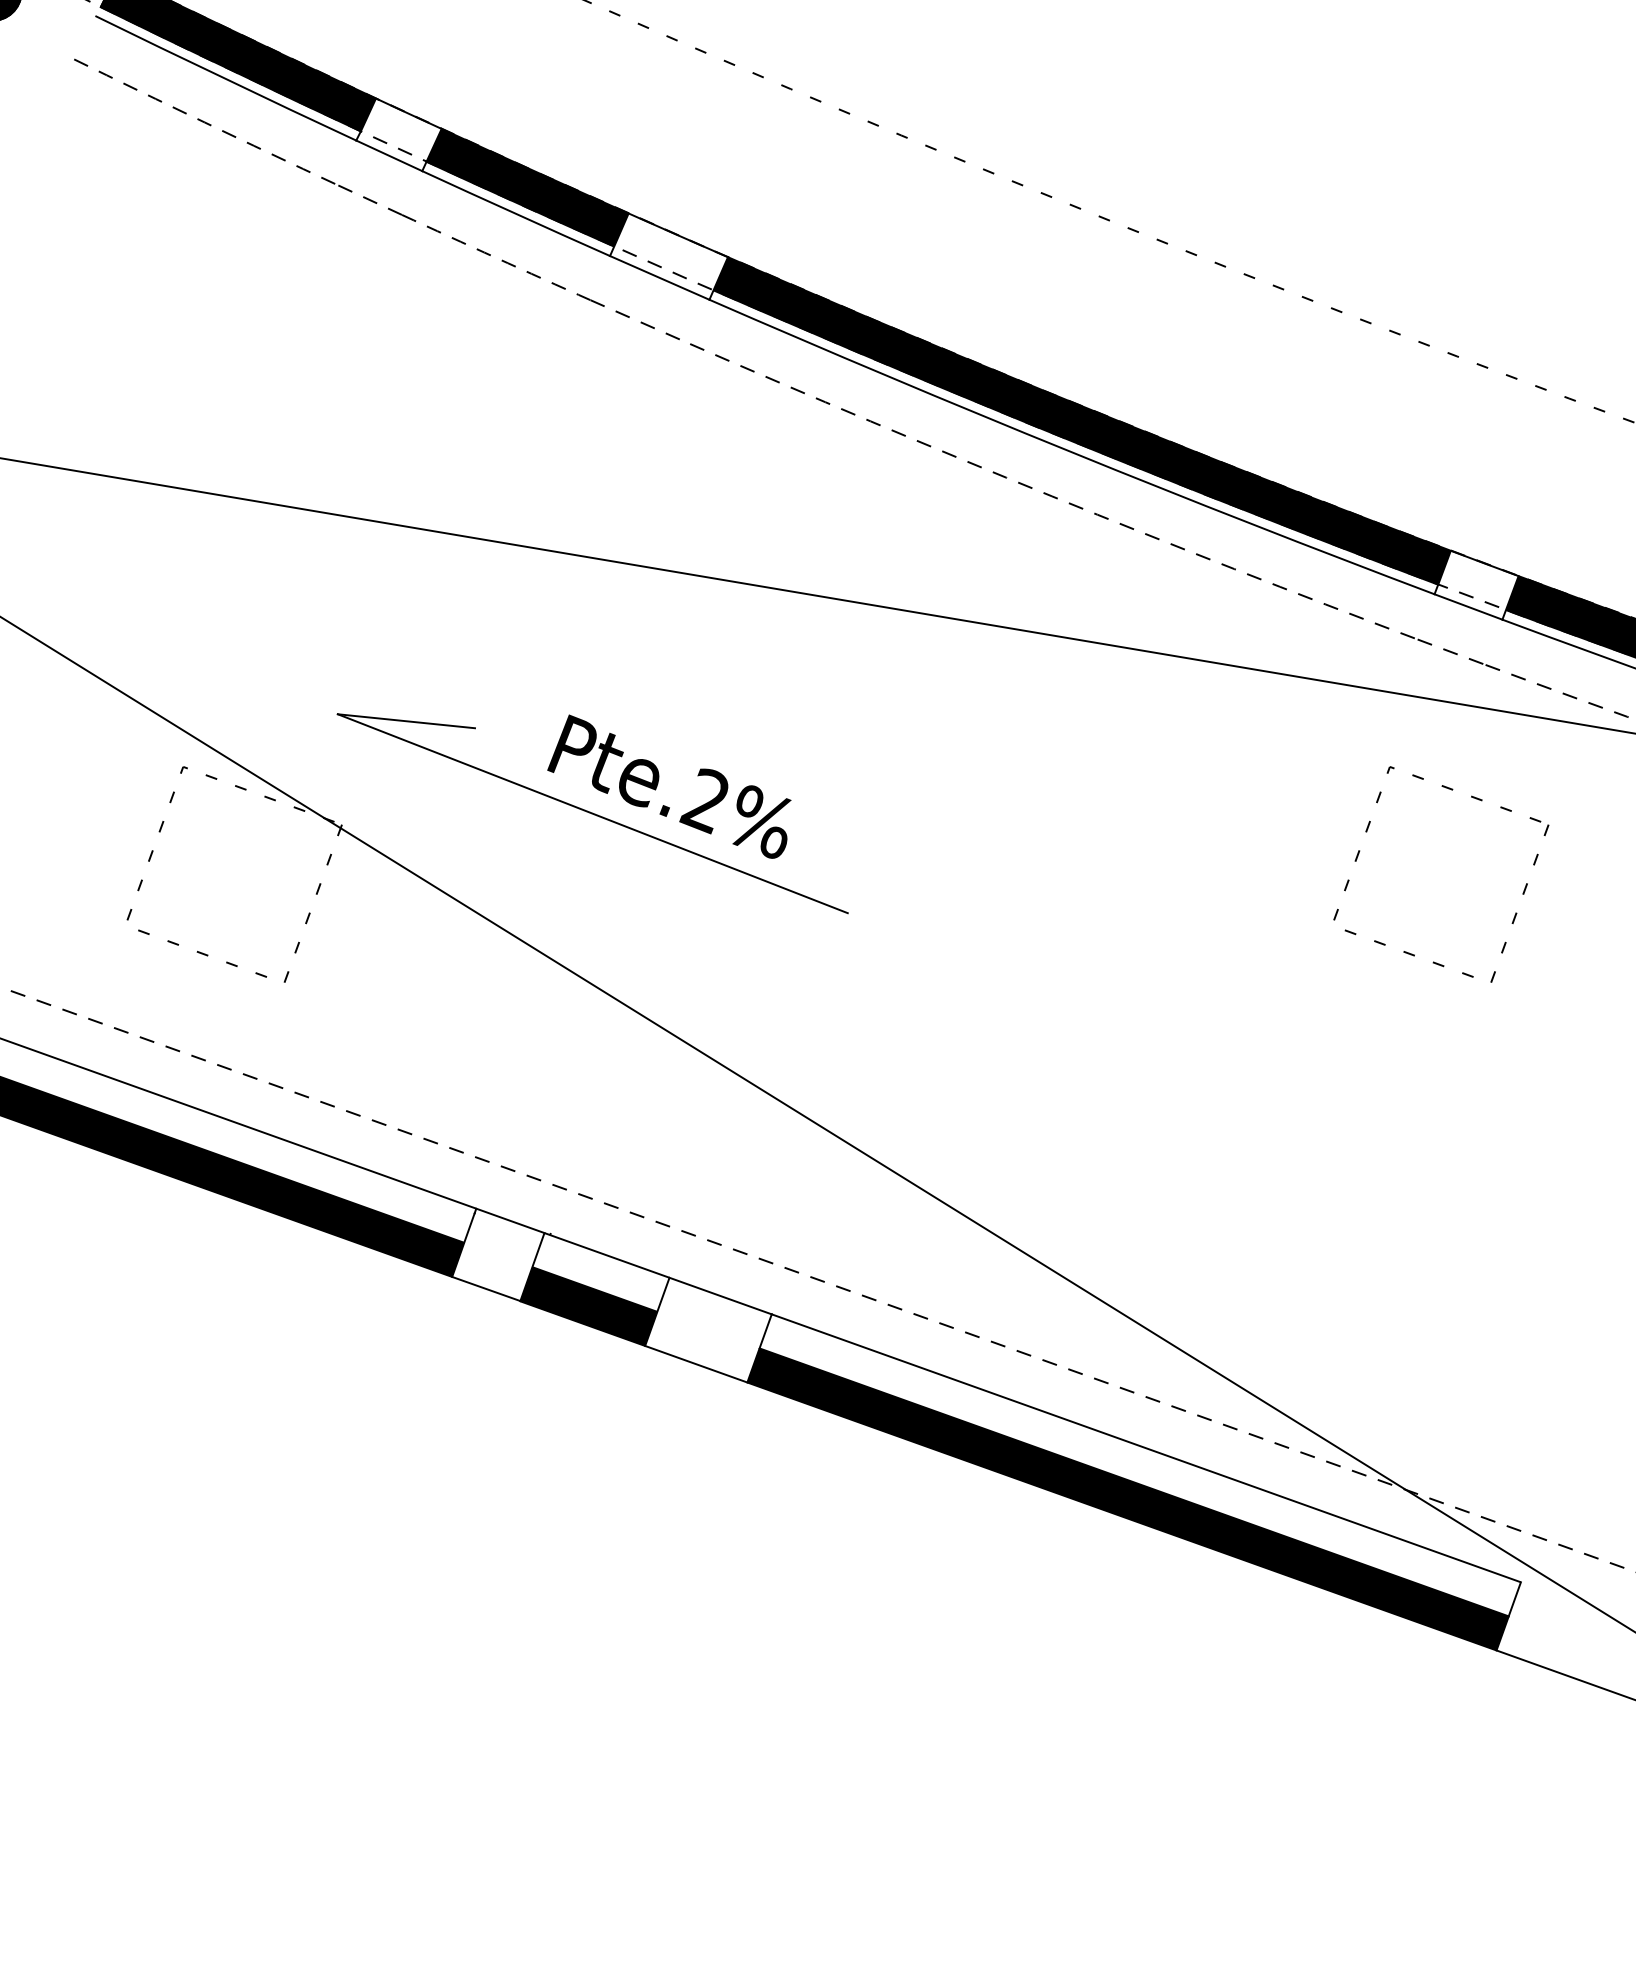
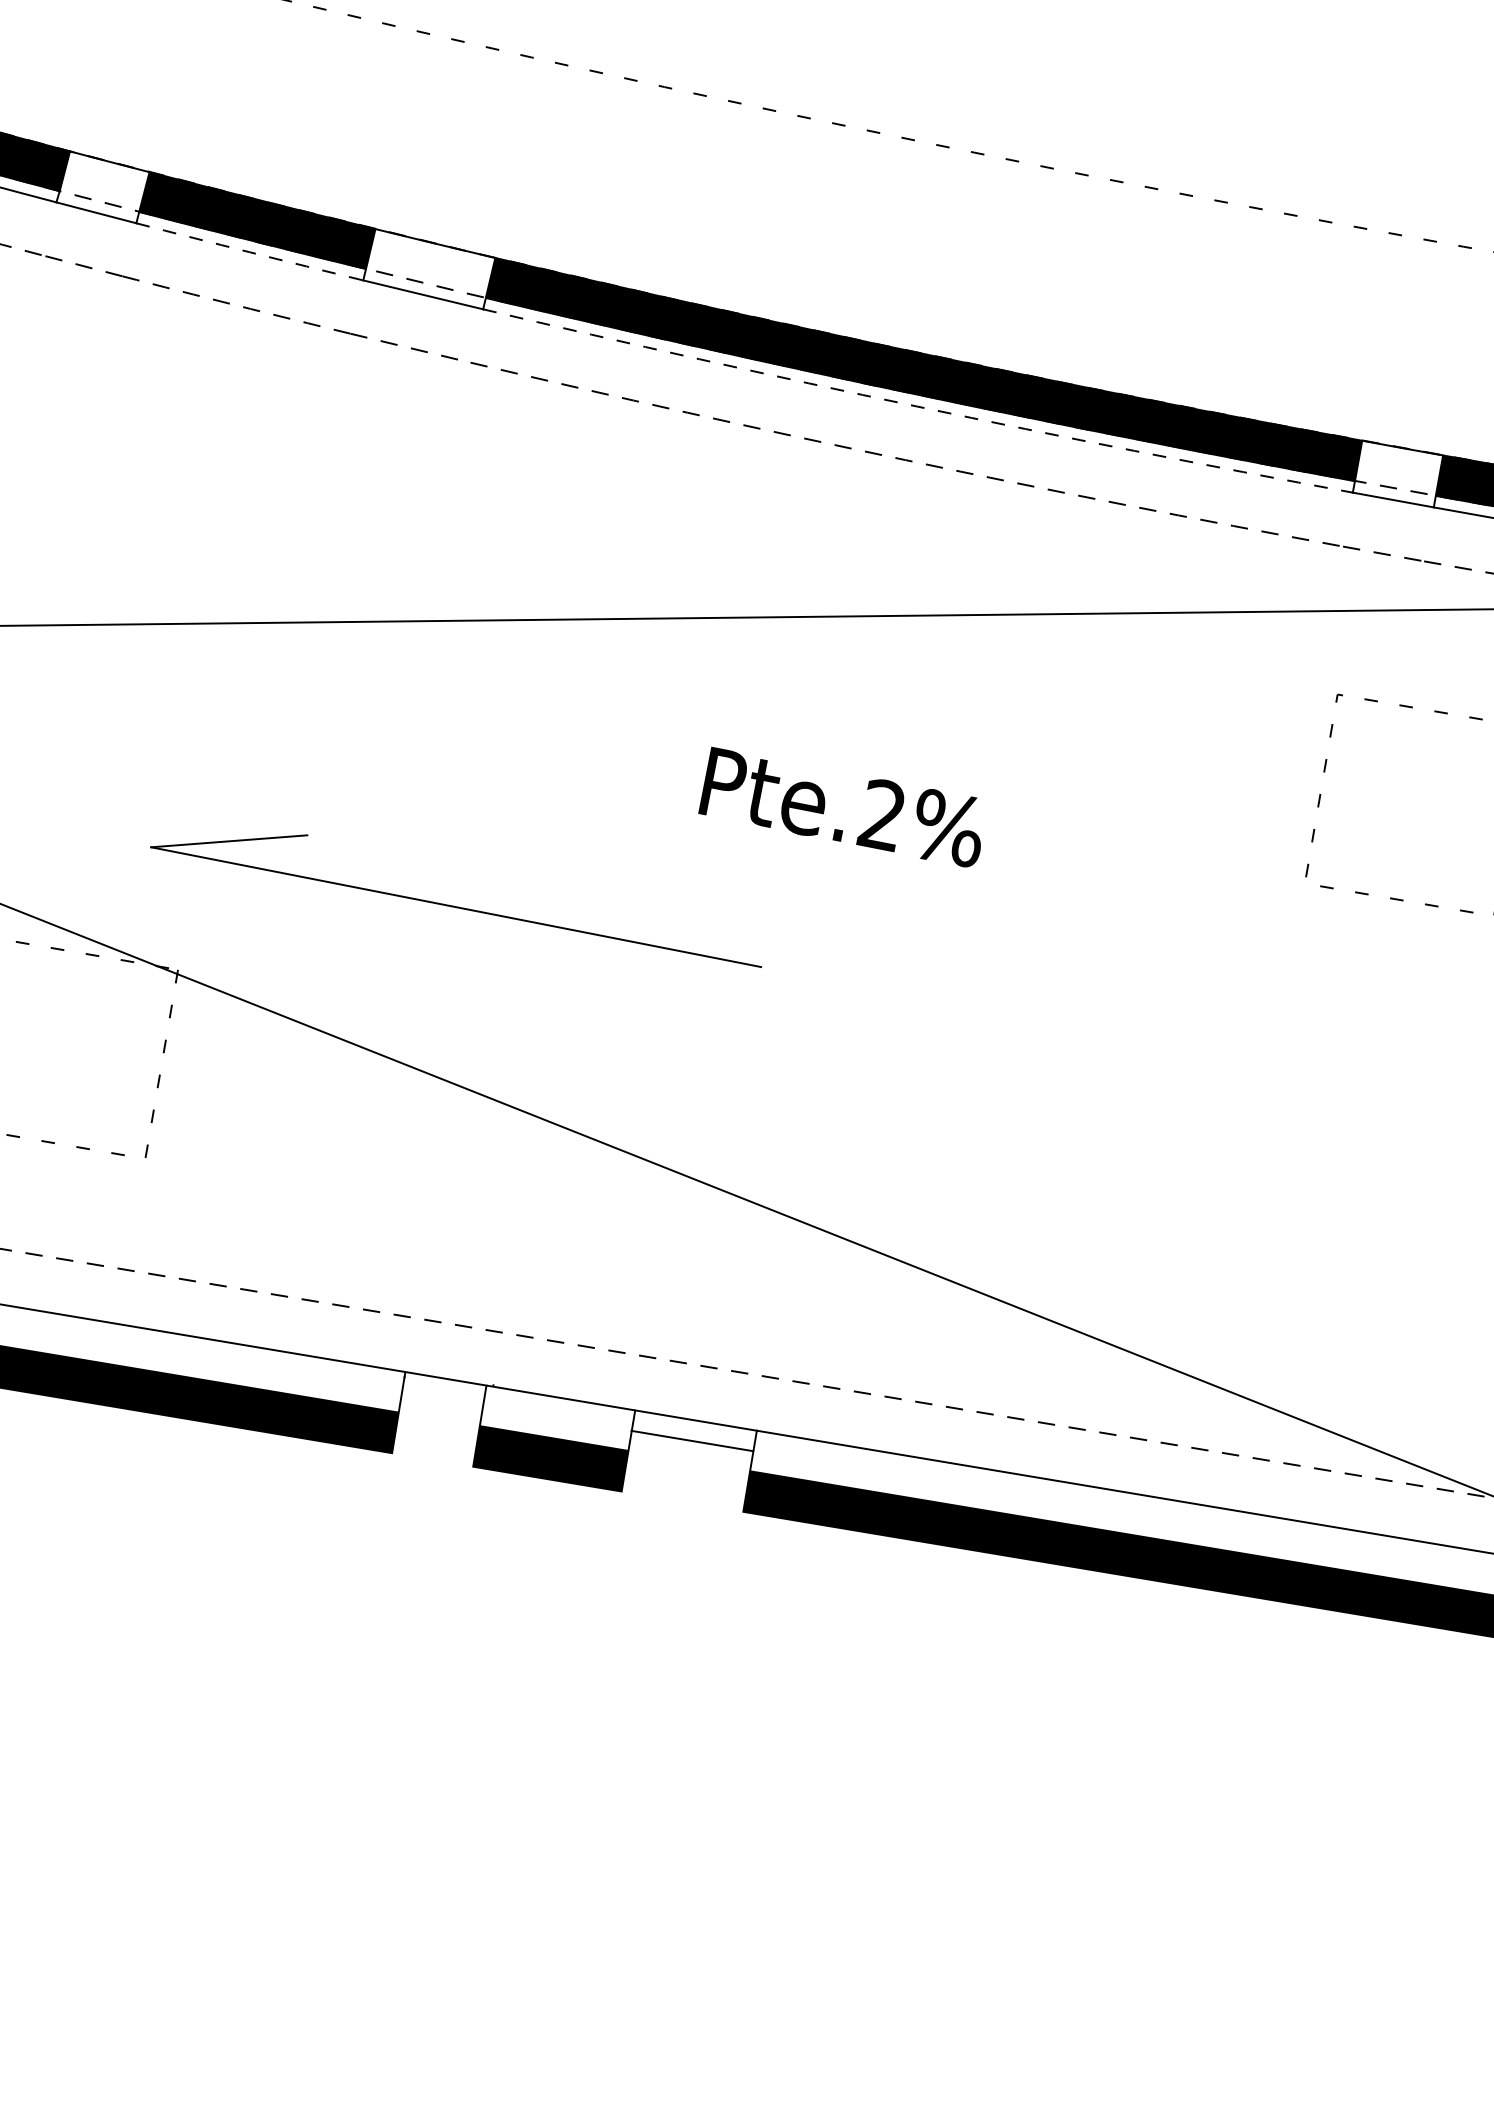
arc: (516, 213) -> (250, 251), solid -> dashed
arc: (1070, 451) -> (917, 406), solid -> dashed
text: (669, 786) -> (838, 807), moved
line: (486, 1288) -> (432, 1459), removed
line: (696, 1363) -> (692, 1440), moved

